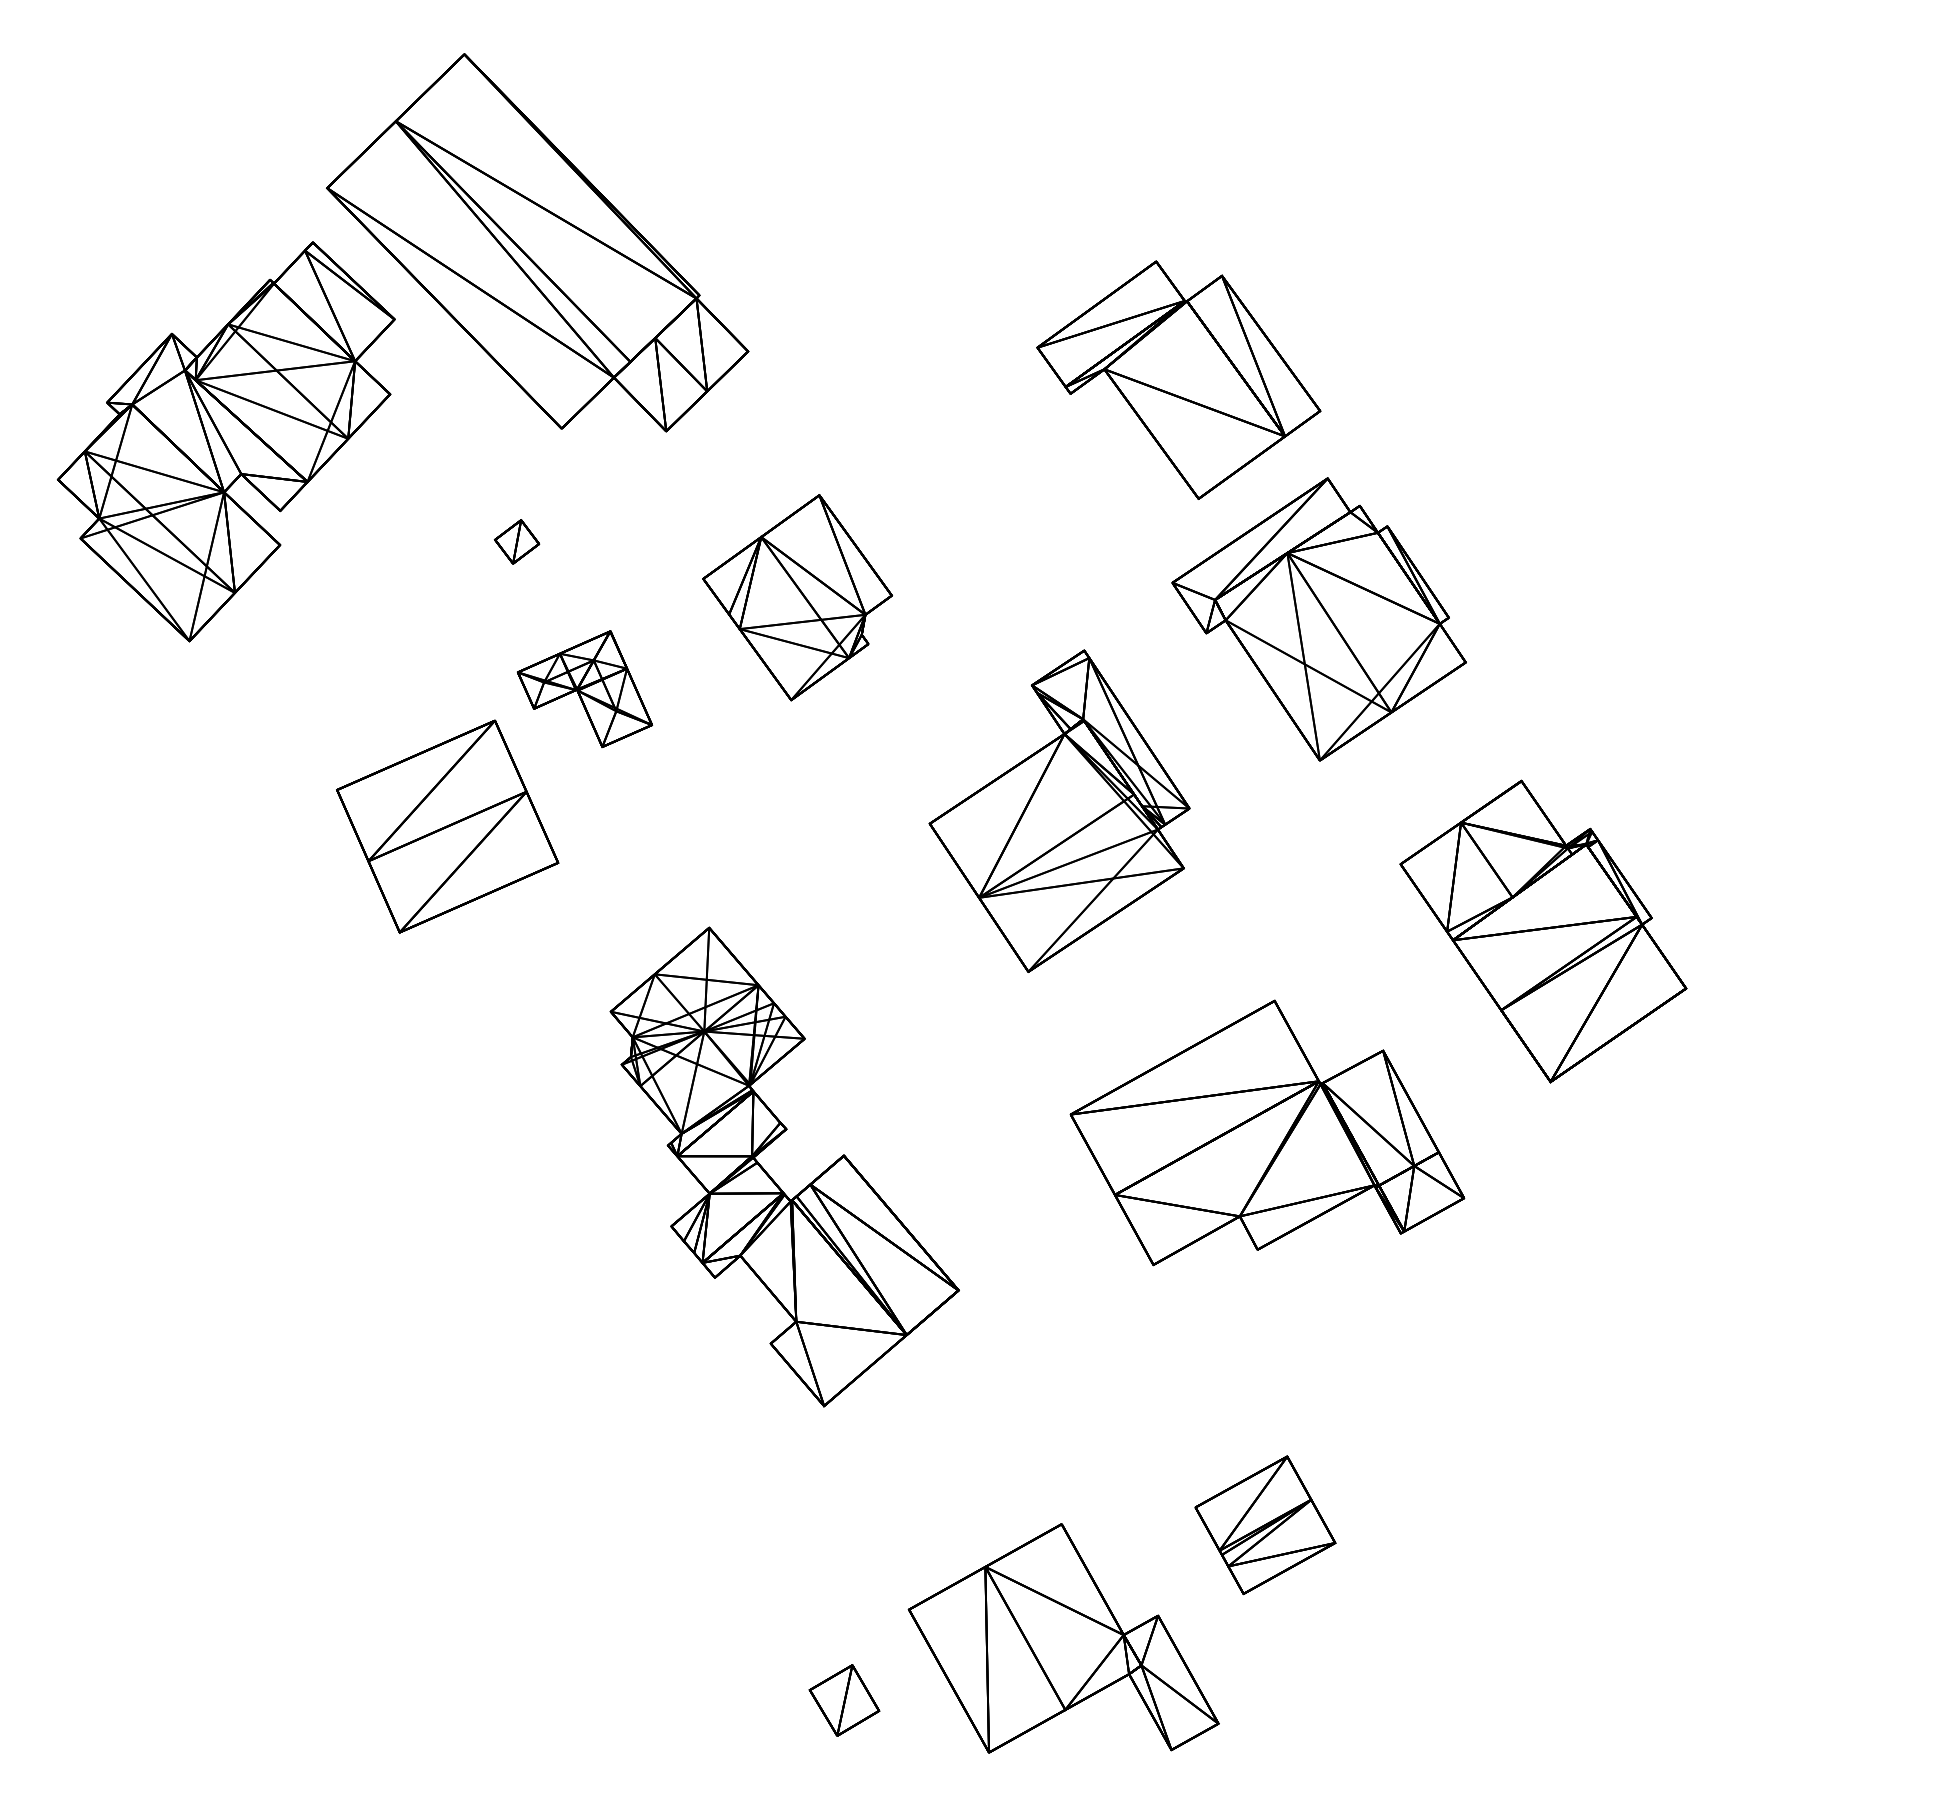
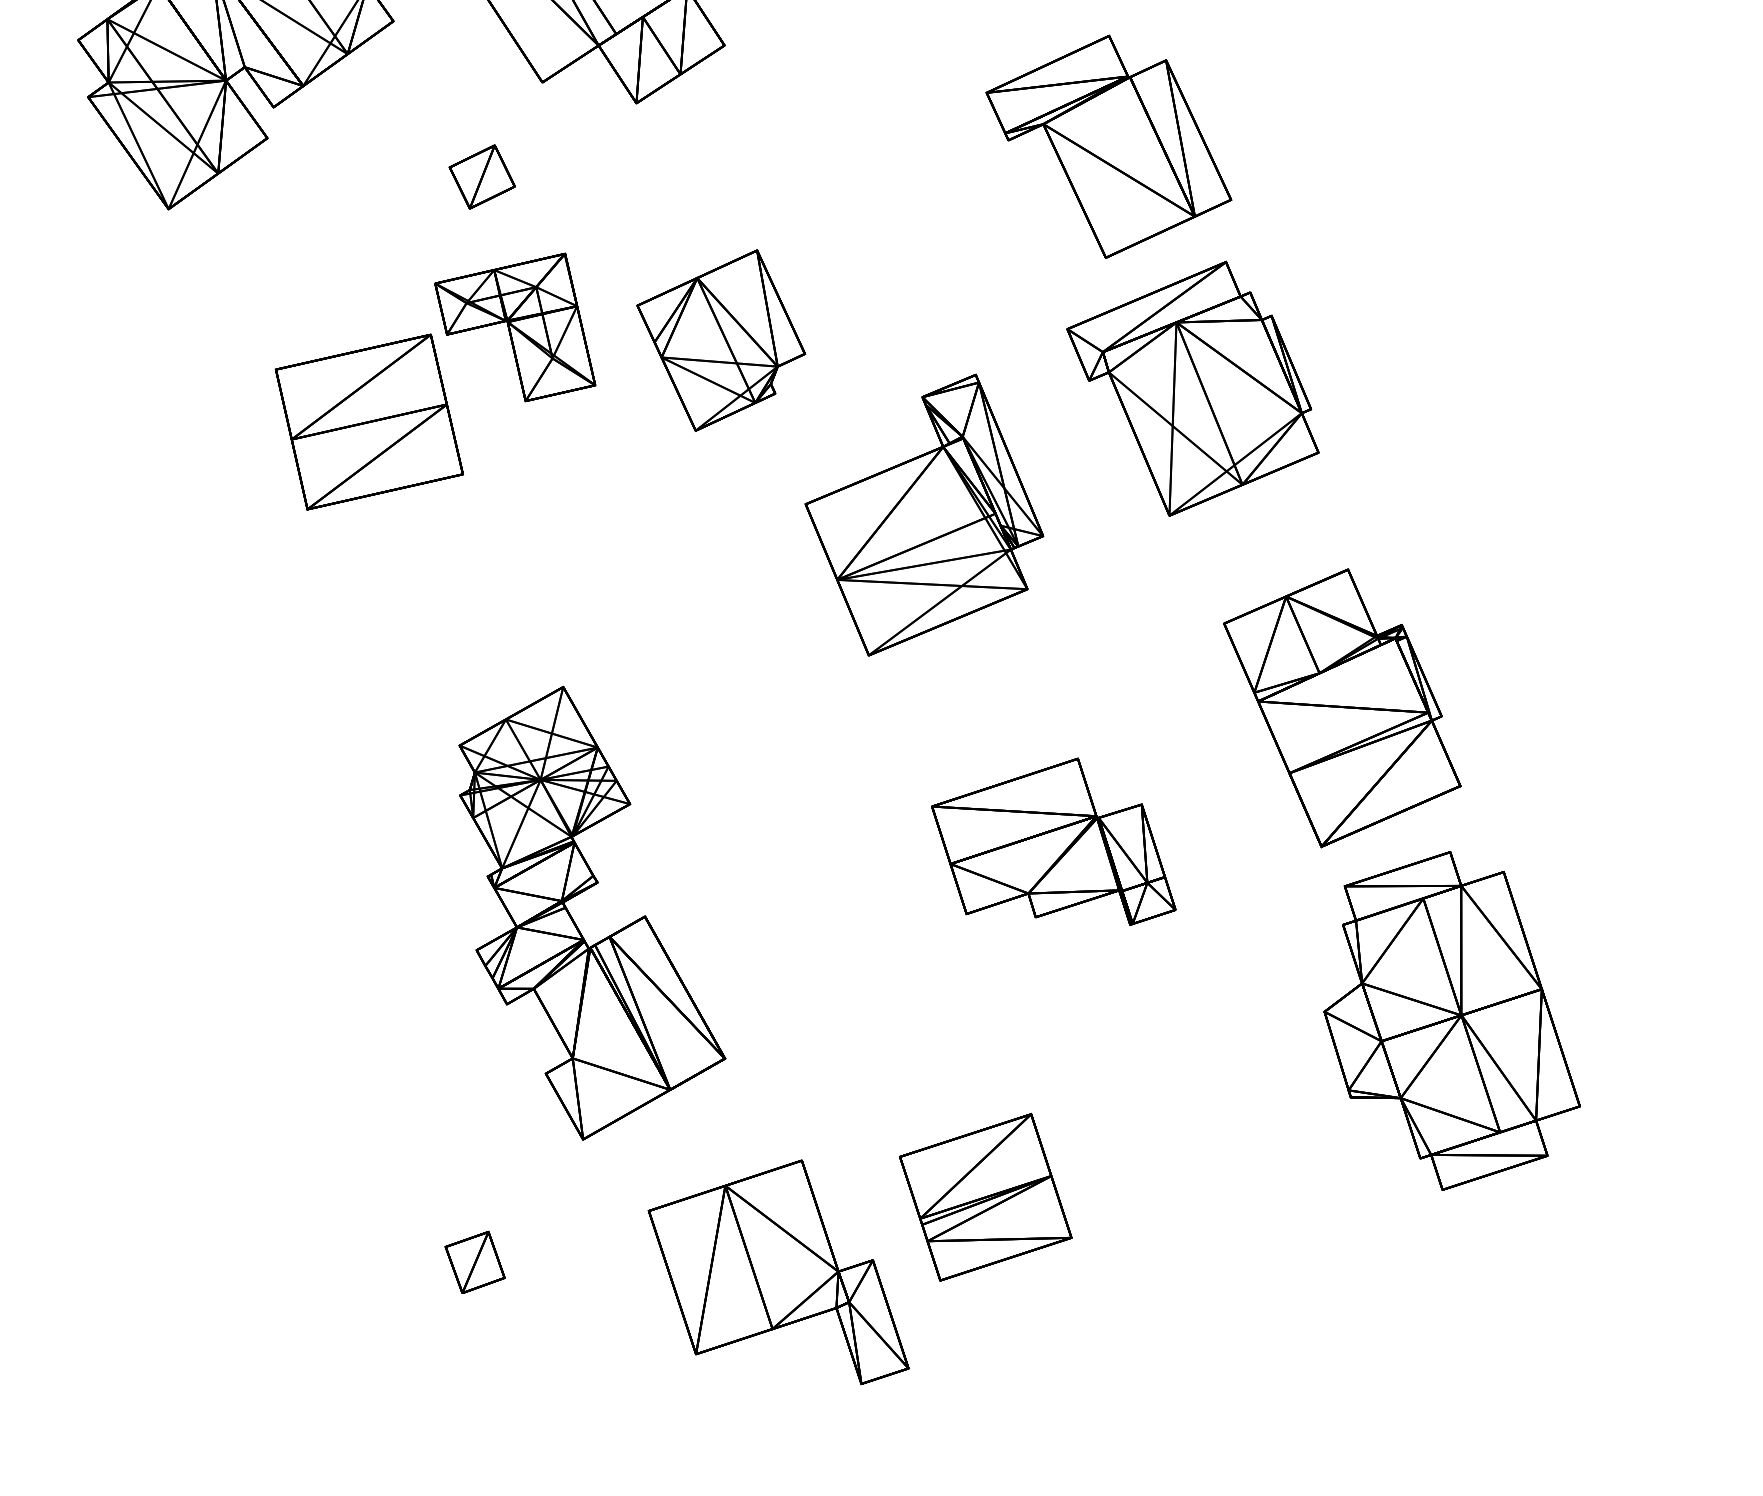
part: (516, 541) -> (481, 176), size x1.67
part: (797, 597) -> (719, 339), moved
part: (584, 688) -> (517, 321), size x1.43
part: (1267, 1132) -> (1056, 842), size x0.71
part: (772, 1178) -> (576, 924), moved
part: (1731, 1241) -> (1456, 1022), added
part: (1265, 1524) -> (986, 1196), size x1.43
part: (844, 1700) -> (475, 1262), moved

